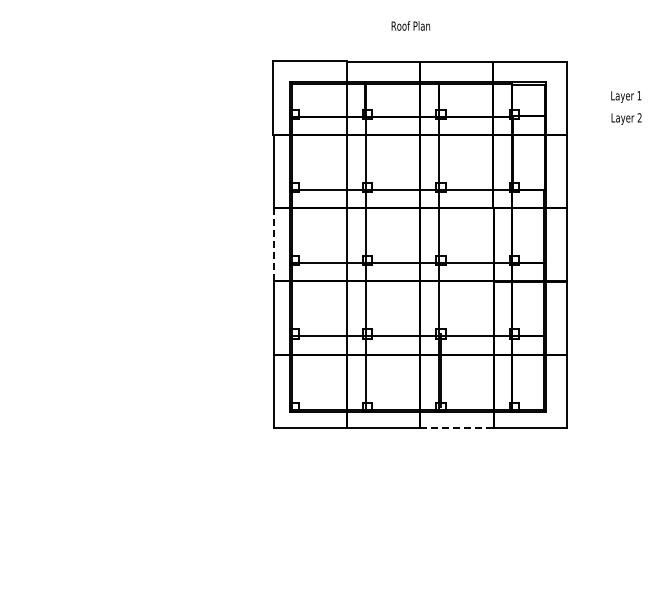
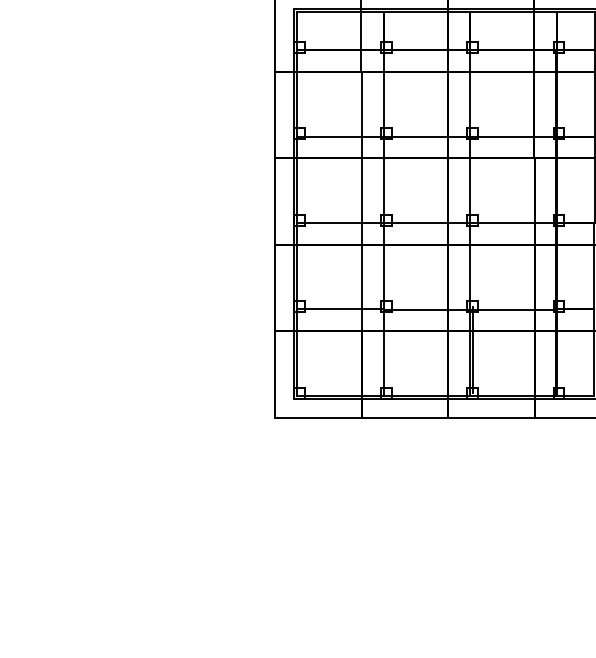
line: (273, 244) -> (274, 201), dashed -> solid
line: (457, 427) -> (492, 417), dashed -> solid

